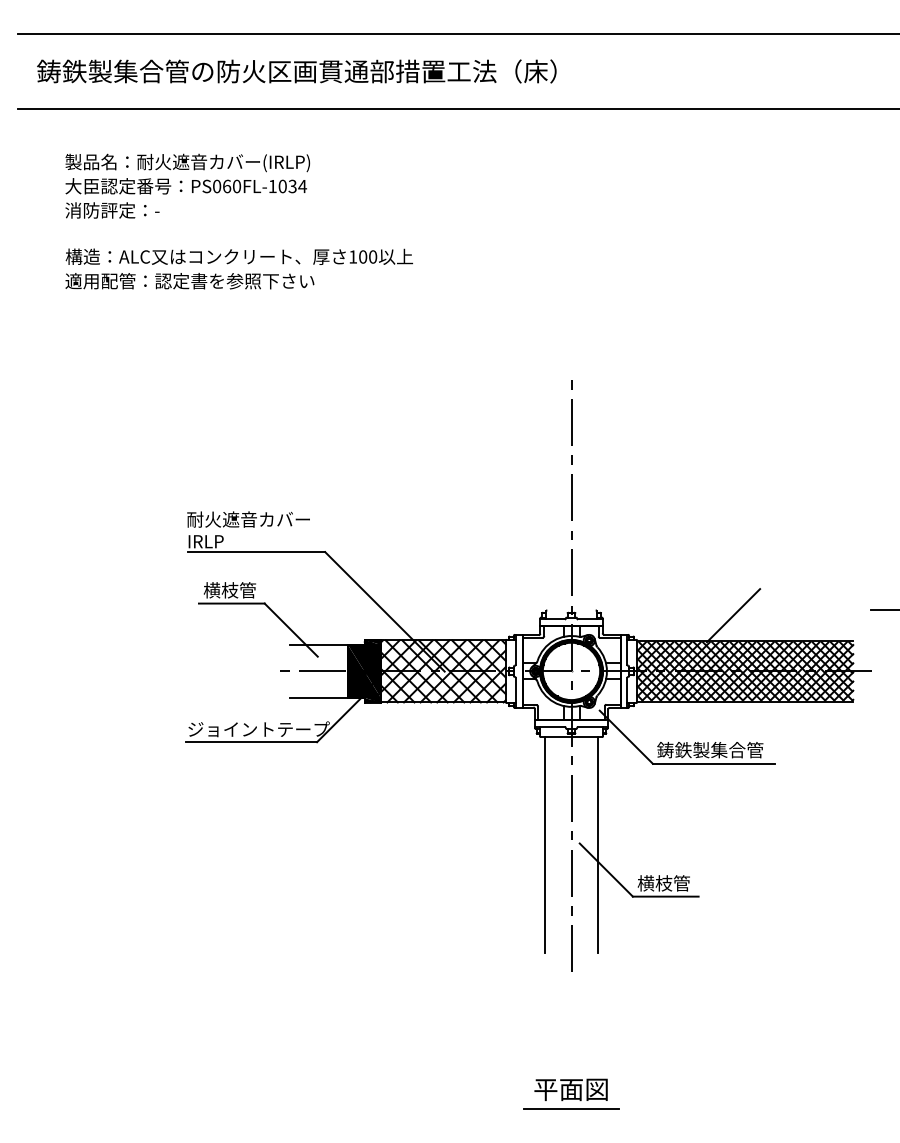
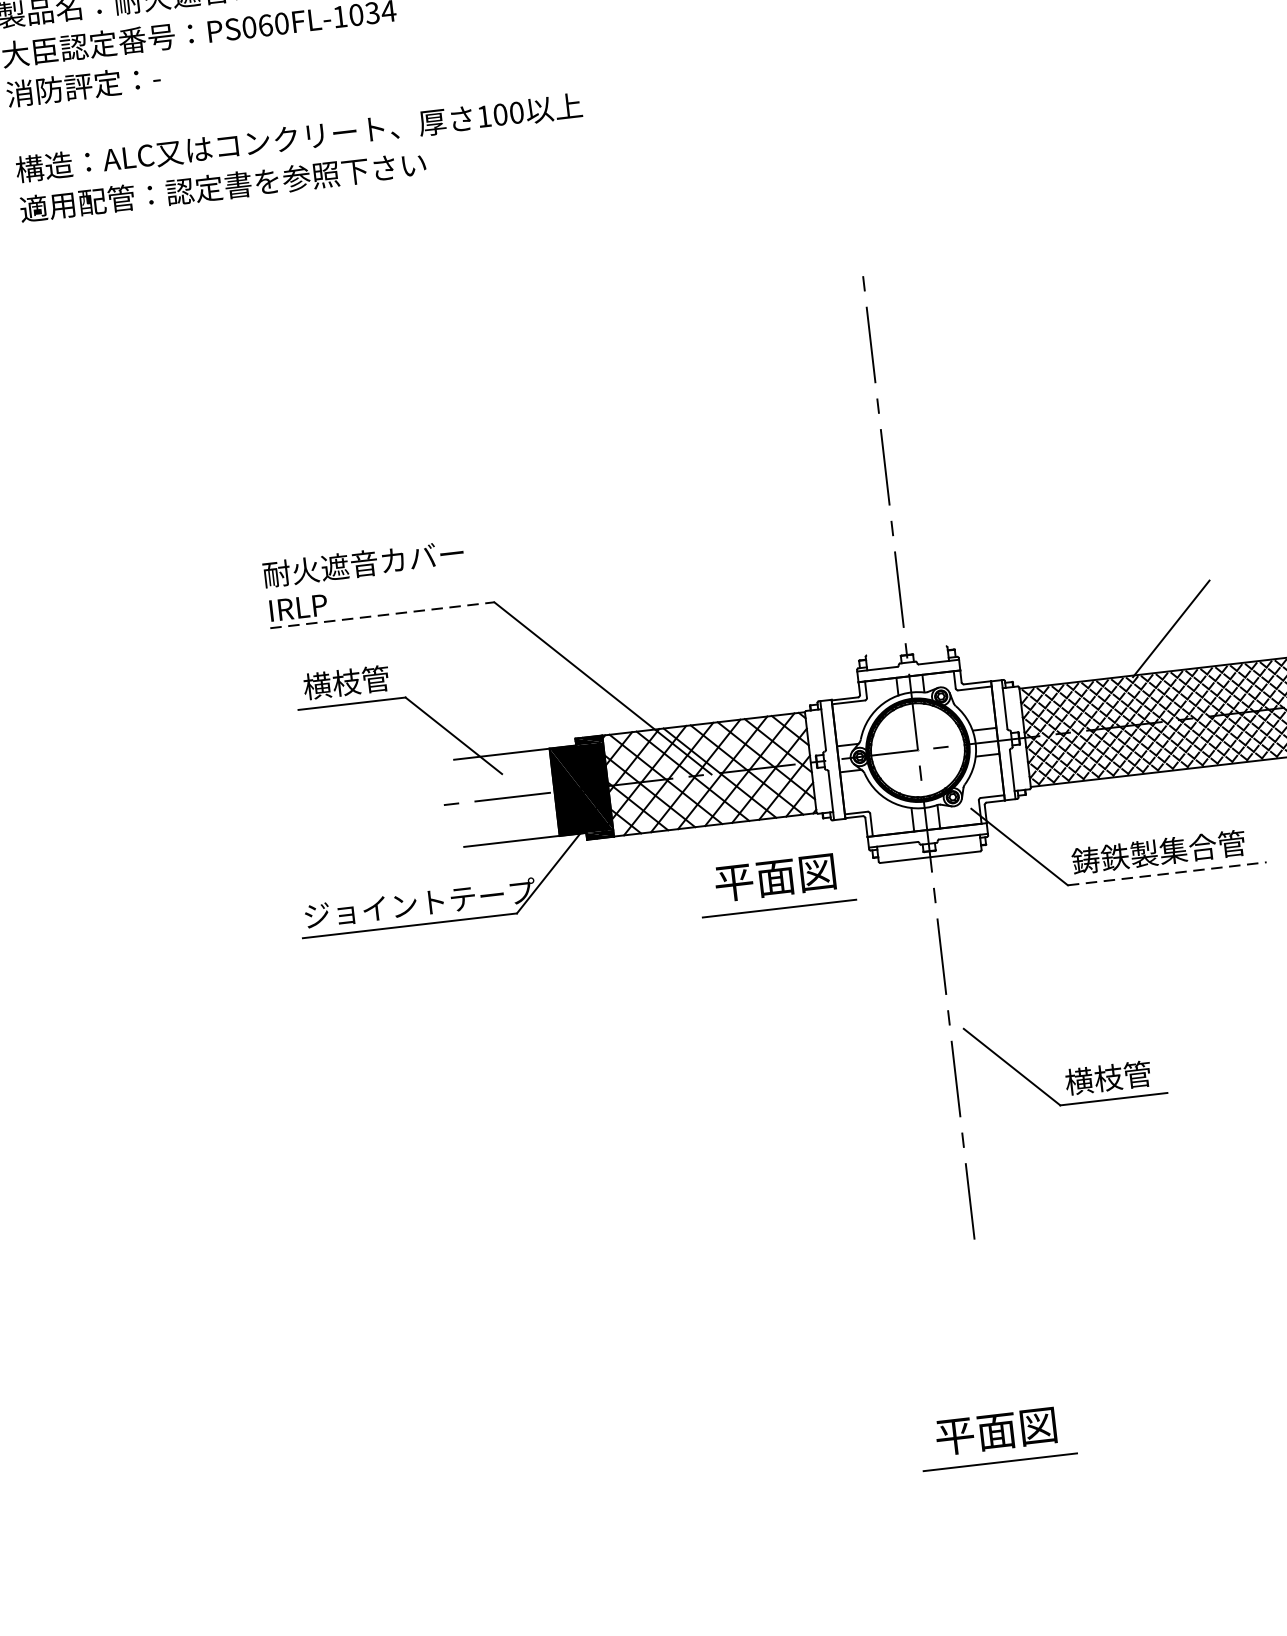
line: (256, 552) -> (382, 615), solid -> dashed
part: (476, 742) -> (776, 883), added
line: (714, 763) -> (1168, 873), solid -> dashed
line: (544, 845) -> (906, 1038), removed
line: (598, 845) -> (994, 1028), removed

